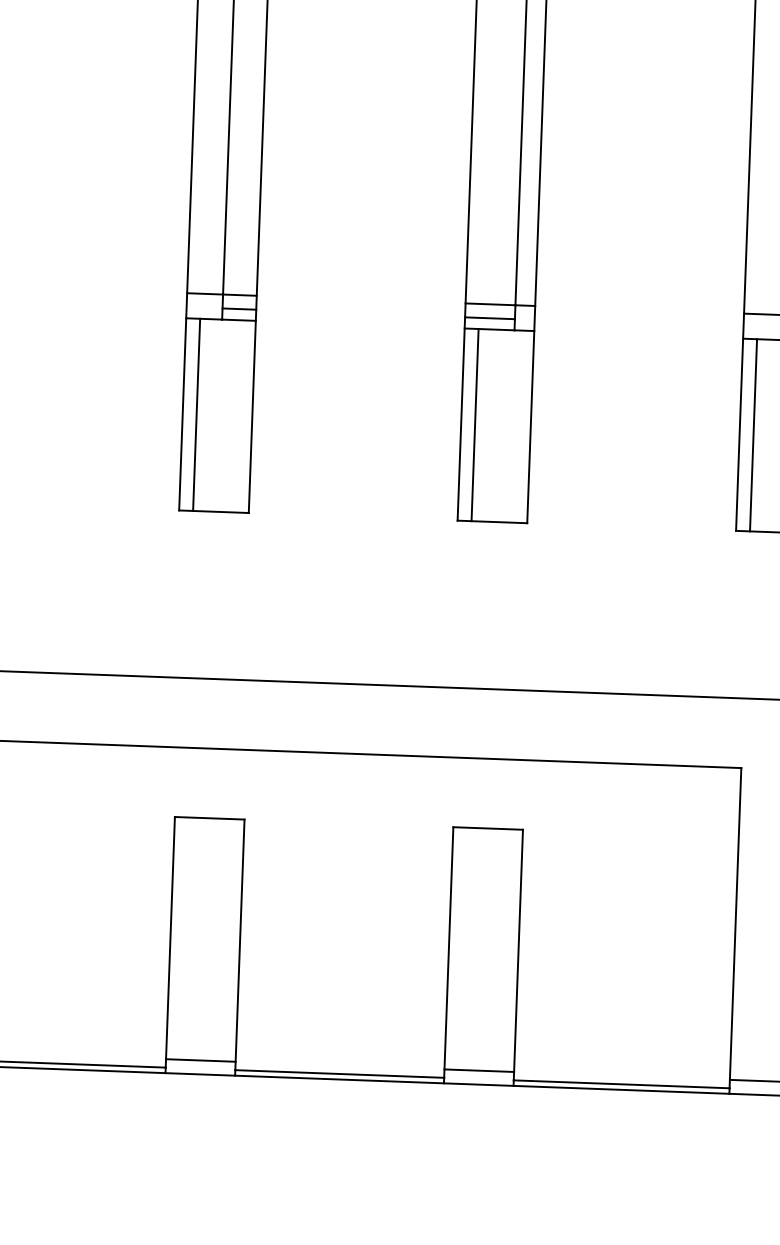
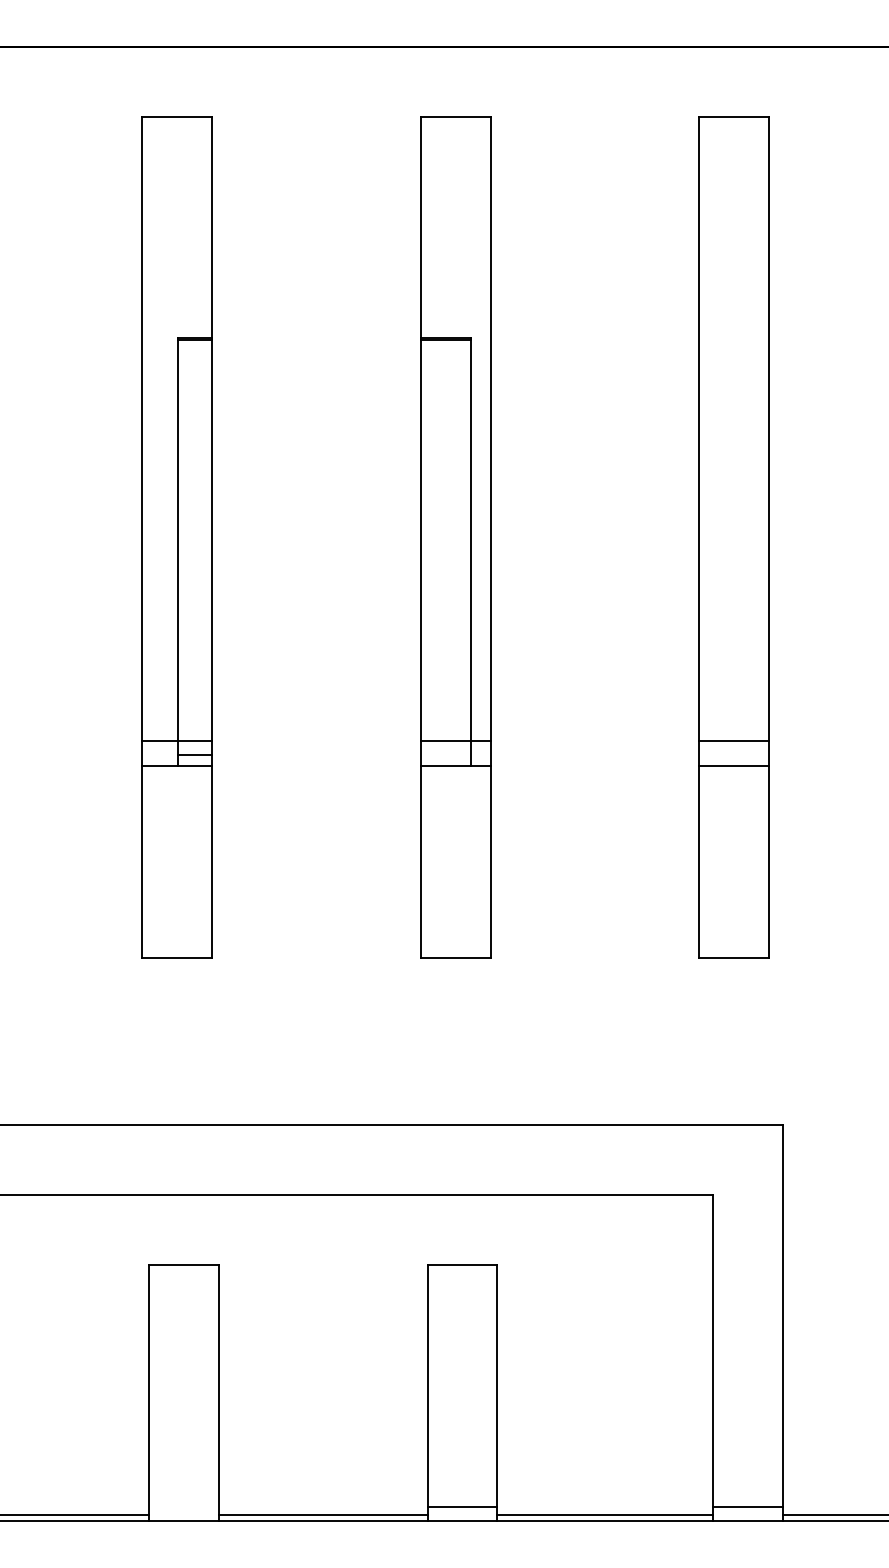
line: (489, 318) -> (445, 754), removed
line: (197, 414) -> (156, 861), removed
line: (474, 424) -> (434, 861), removed
line: (753, 434) -> (713, 861), removed
line: (200, 1060) -> (183, 1507), removed

